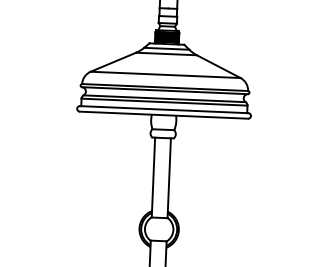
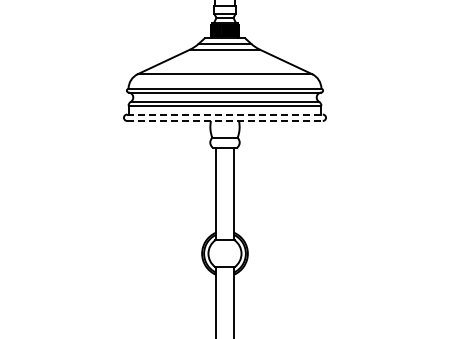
line: (164, 109) -> (225, 114), solid -> dashed
line: (164, 114) -> (225, 120), solid -> dashed

